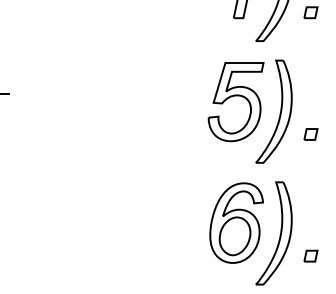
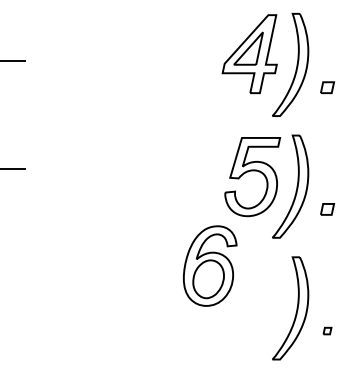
part: (236, 222) -> (210, 265), moved
part: (310, 255) -> (327, 330), size x0.6

